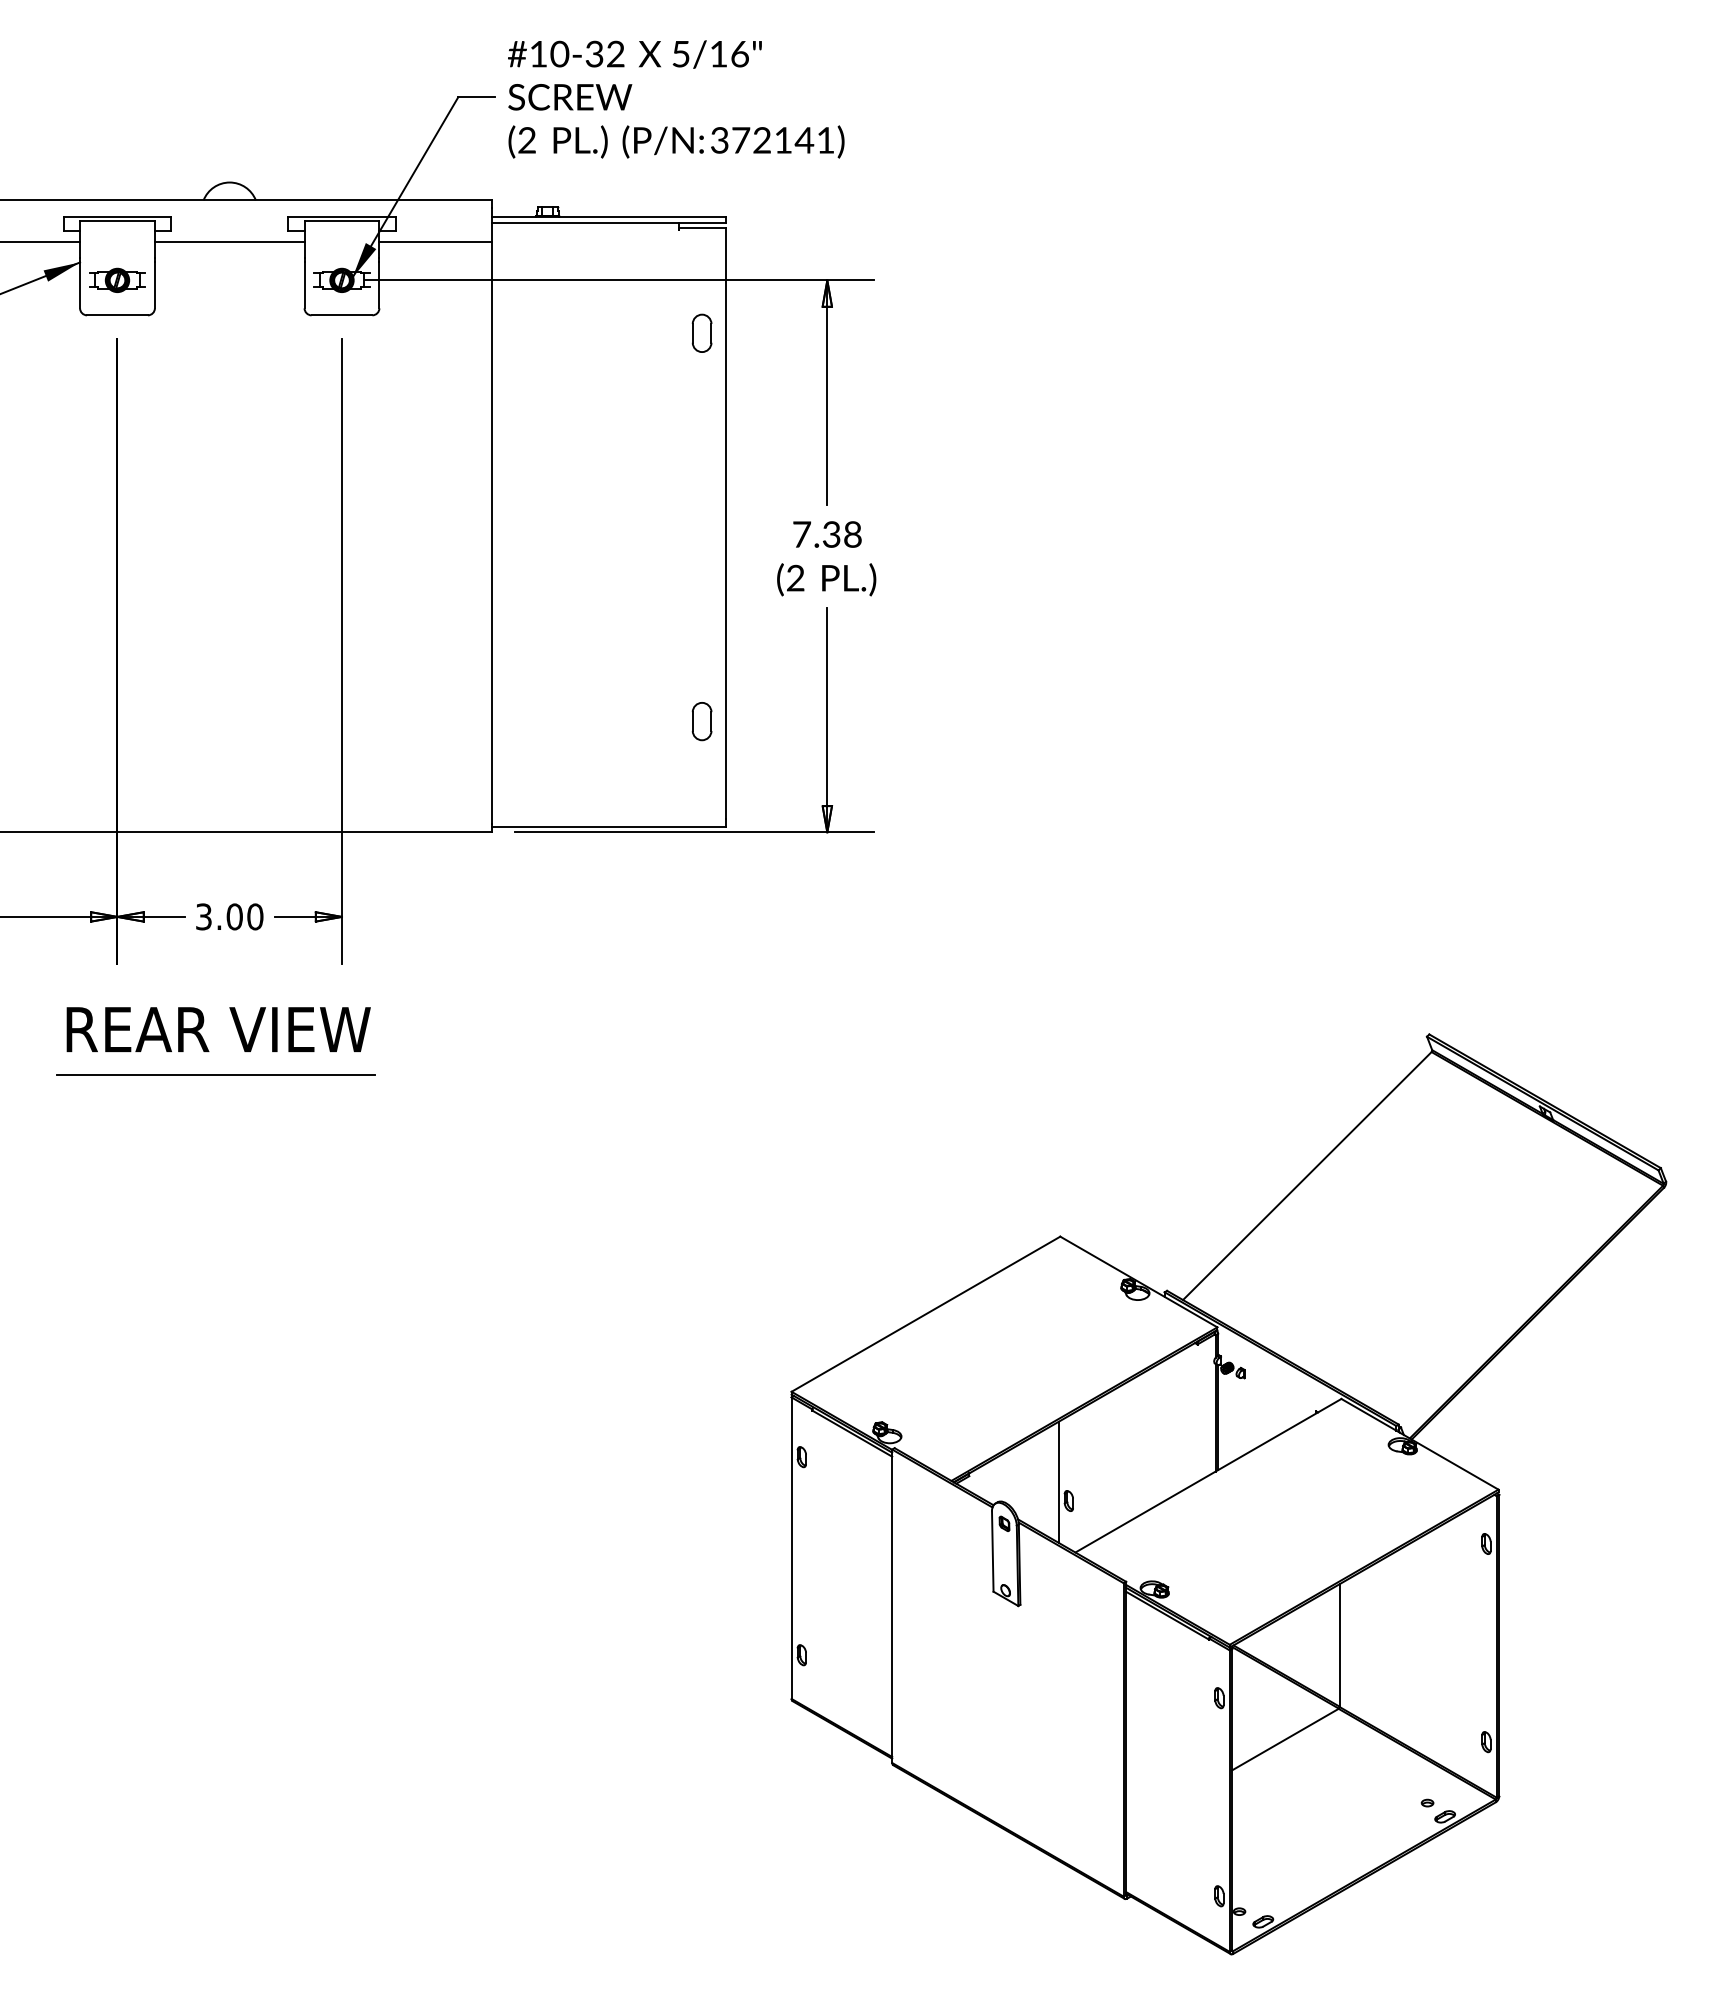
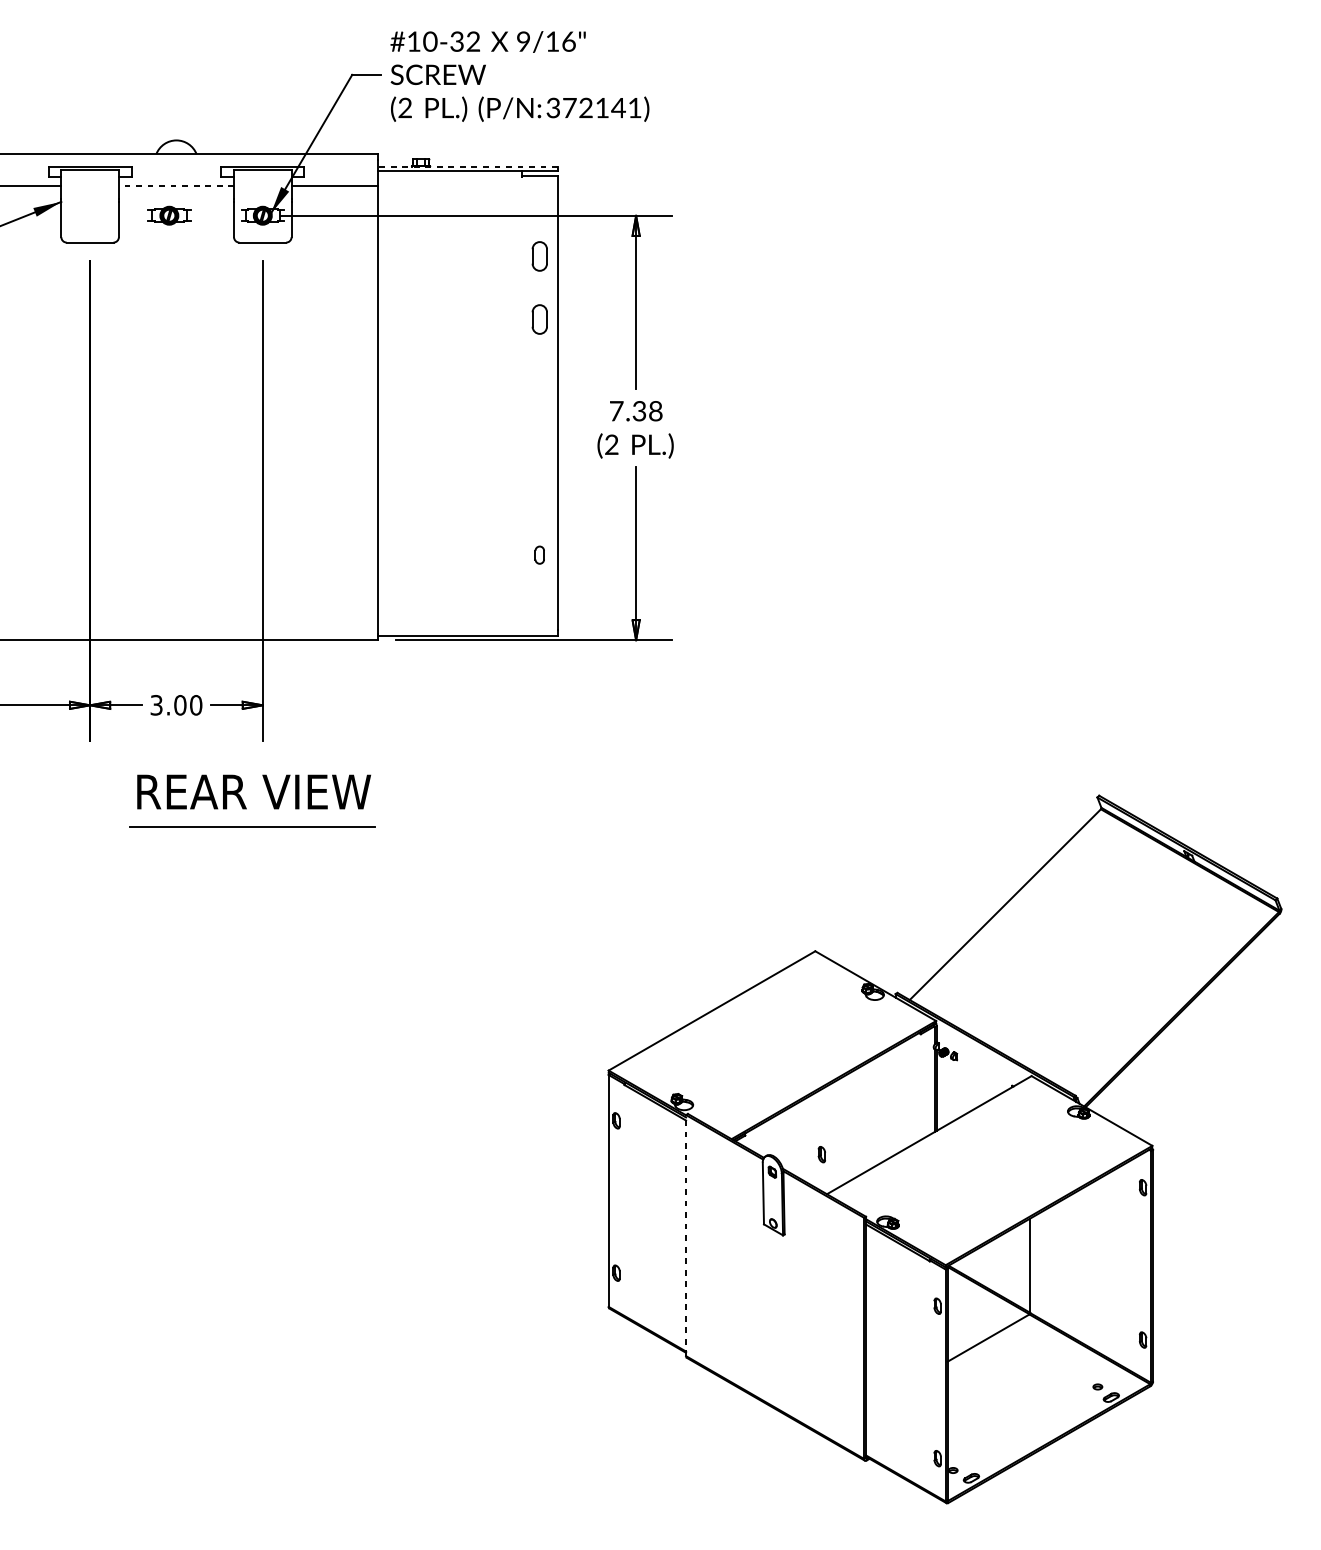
text: (680, 53) -> (523, 41), 5/16" -> 9/16"
line: (608, 217) -> (467, 167), solid -> dashed
line: (229, 242) -> (176, 186), solid -> dashed
part: (117, 279) -> (169, 215), moved
part: (701, 414) -> (539, 318), added
part: (701, 721) -> (539, 555), size x0.6
text: (218, 1029) -> (253, 791), moved
line: (215, 1074) -> (252, 826), moved
line: (1058, 1481) -> (813, 1139), removed
line: (892, 1606) -> (686, 1235), solid -> dashed

